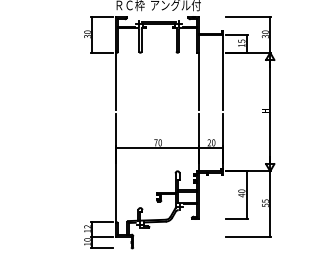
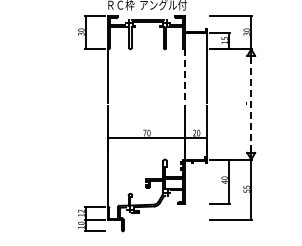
line: (199, 82) -> (185, 76), solid -> dashed
line: (270, 112) -> (251, 104), solid -> dashed

